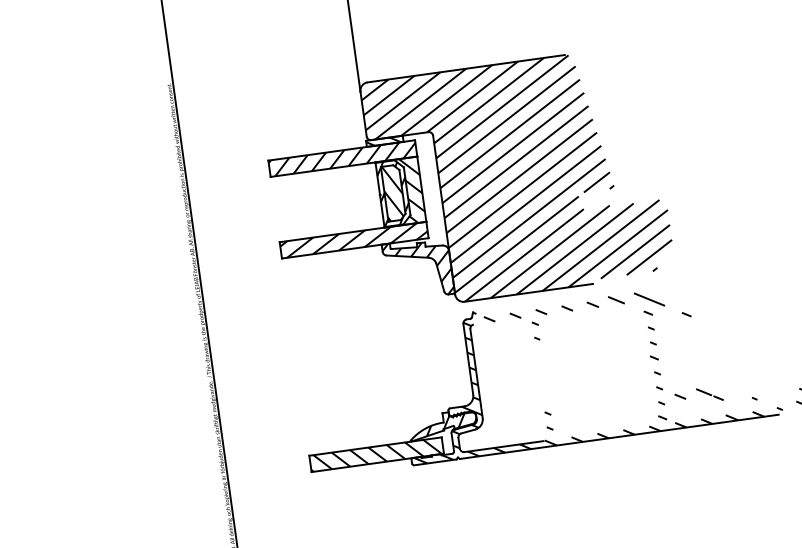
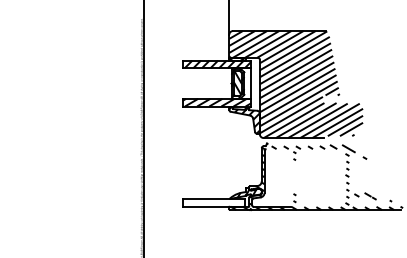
hatch: (403, 191) -> (242, 83), removed
hatch: (376, 454) -> (213, 202), removed

